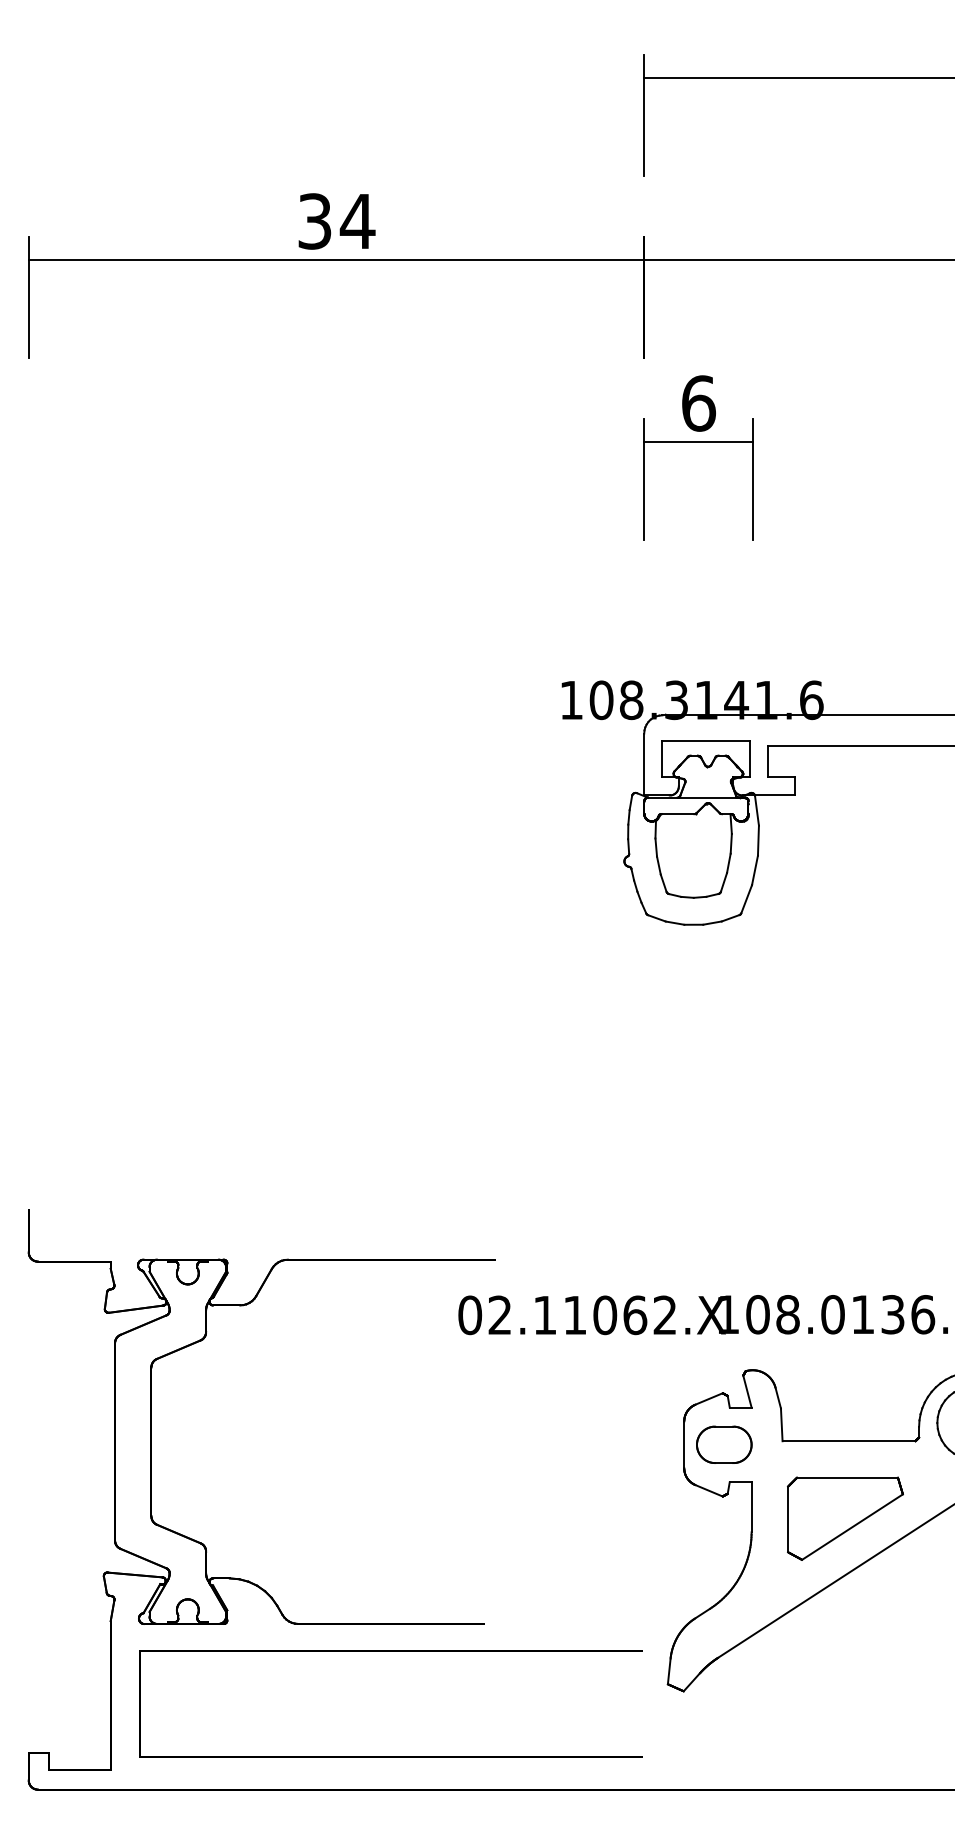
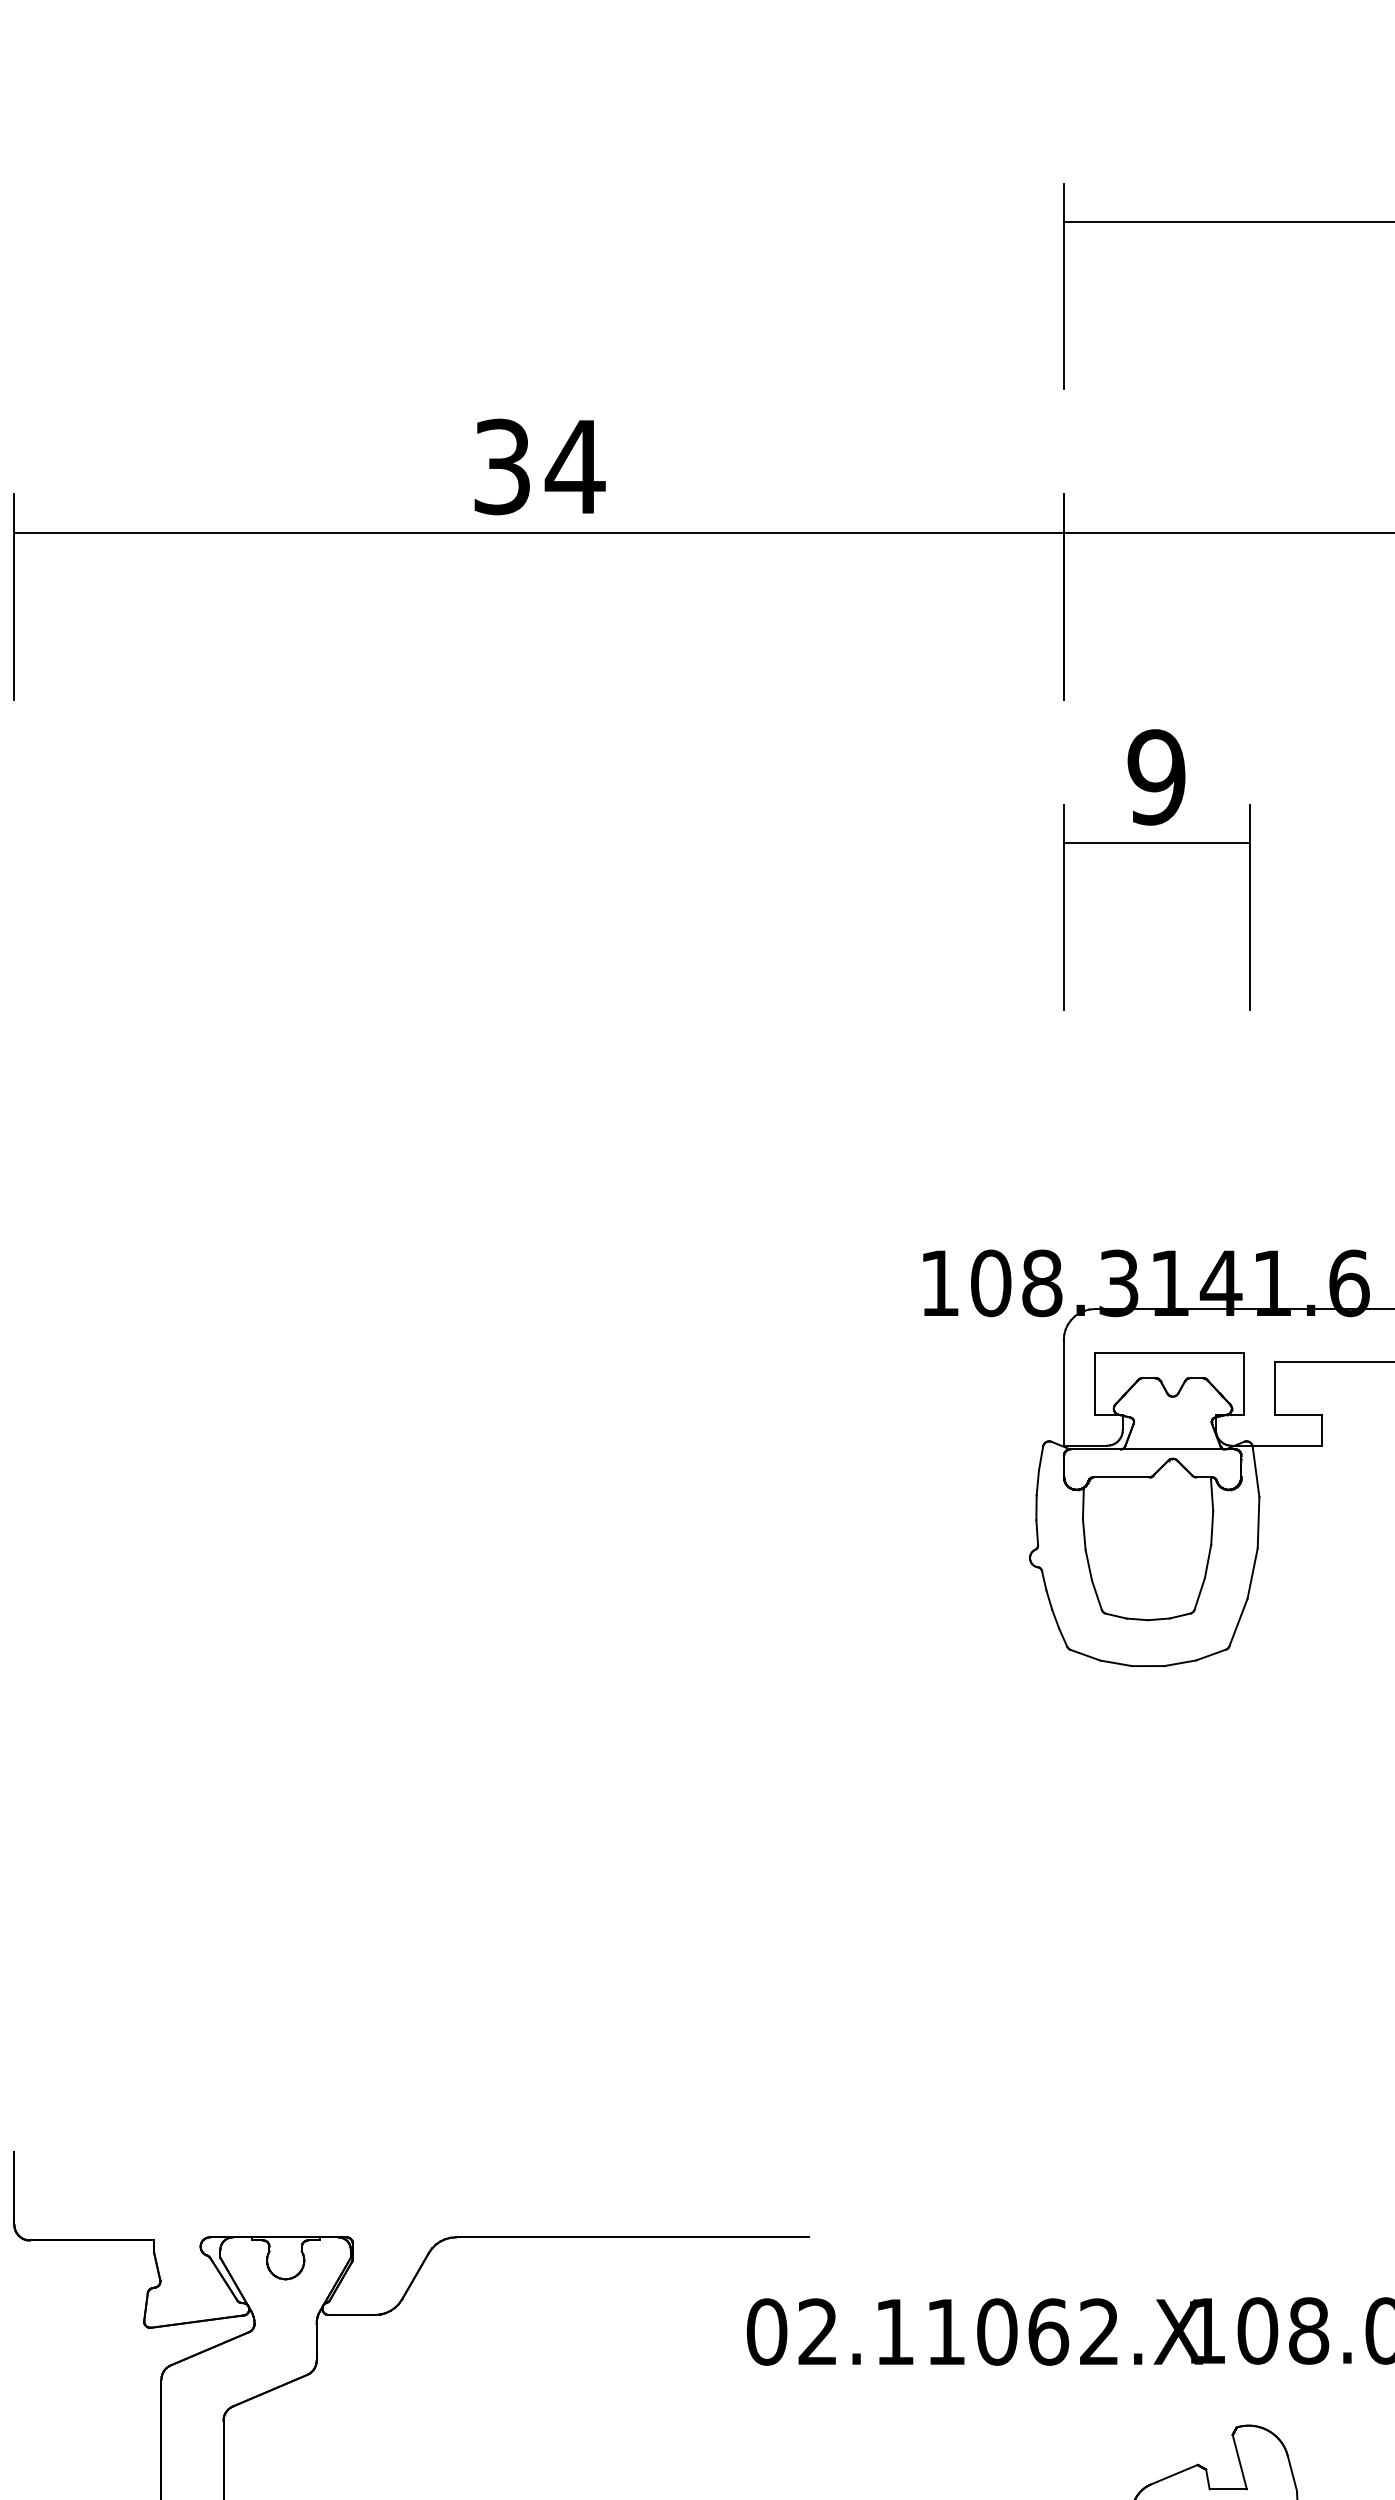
text: (698, 403) -> (1156, 777), 6 -> 9

